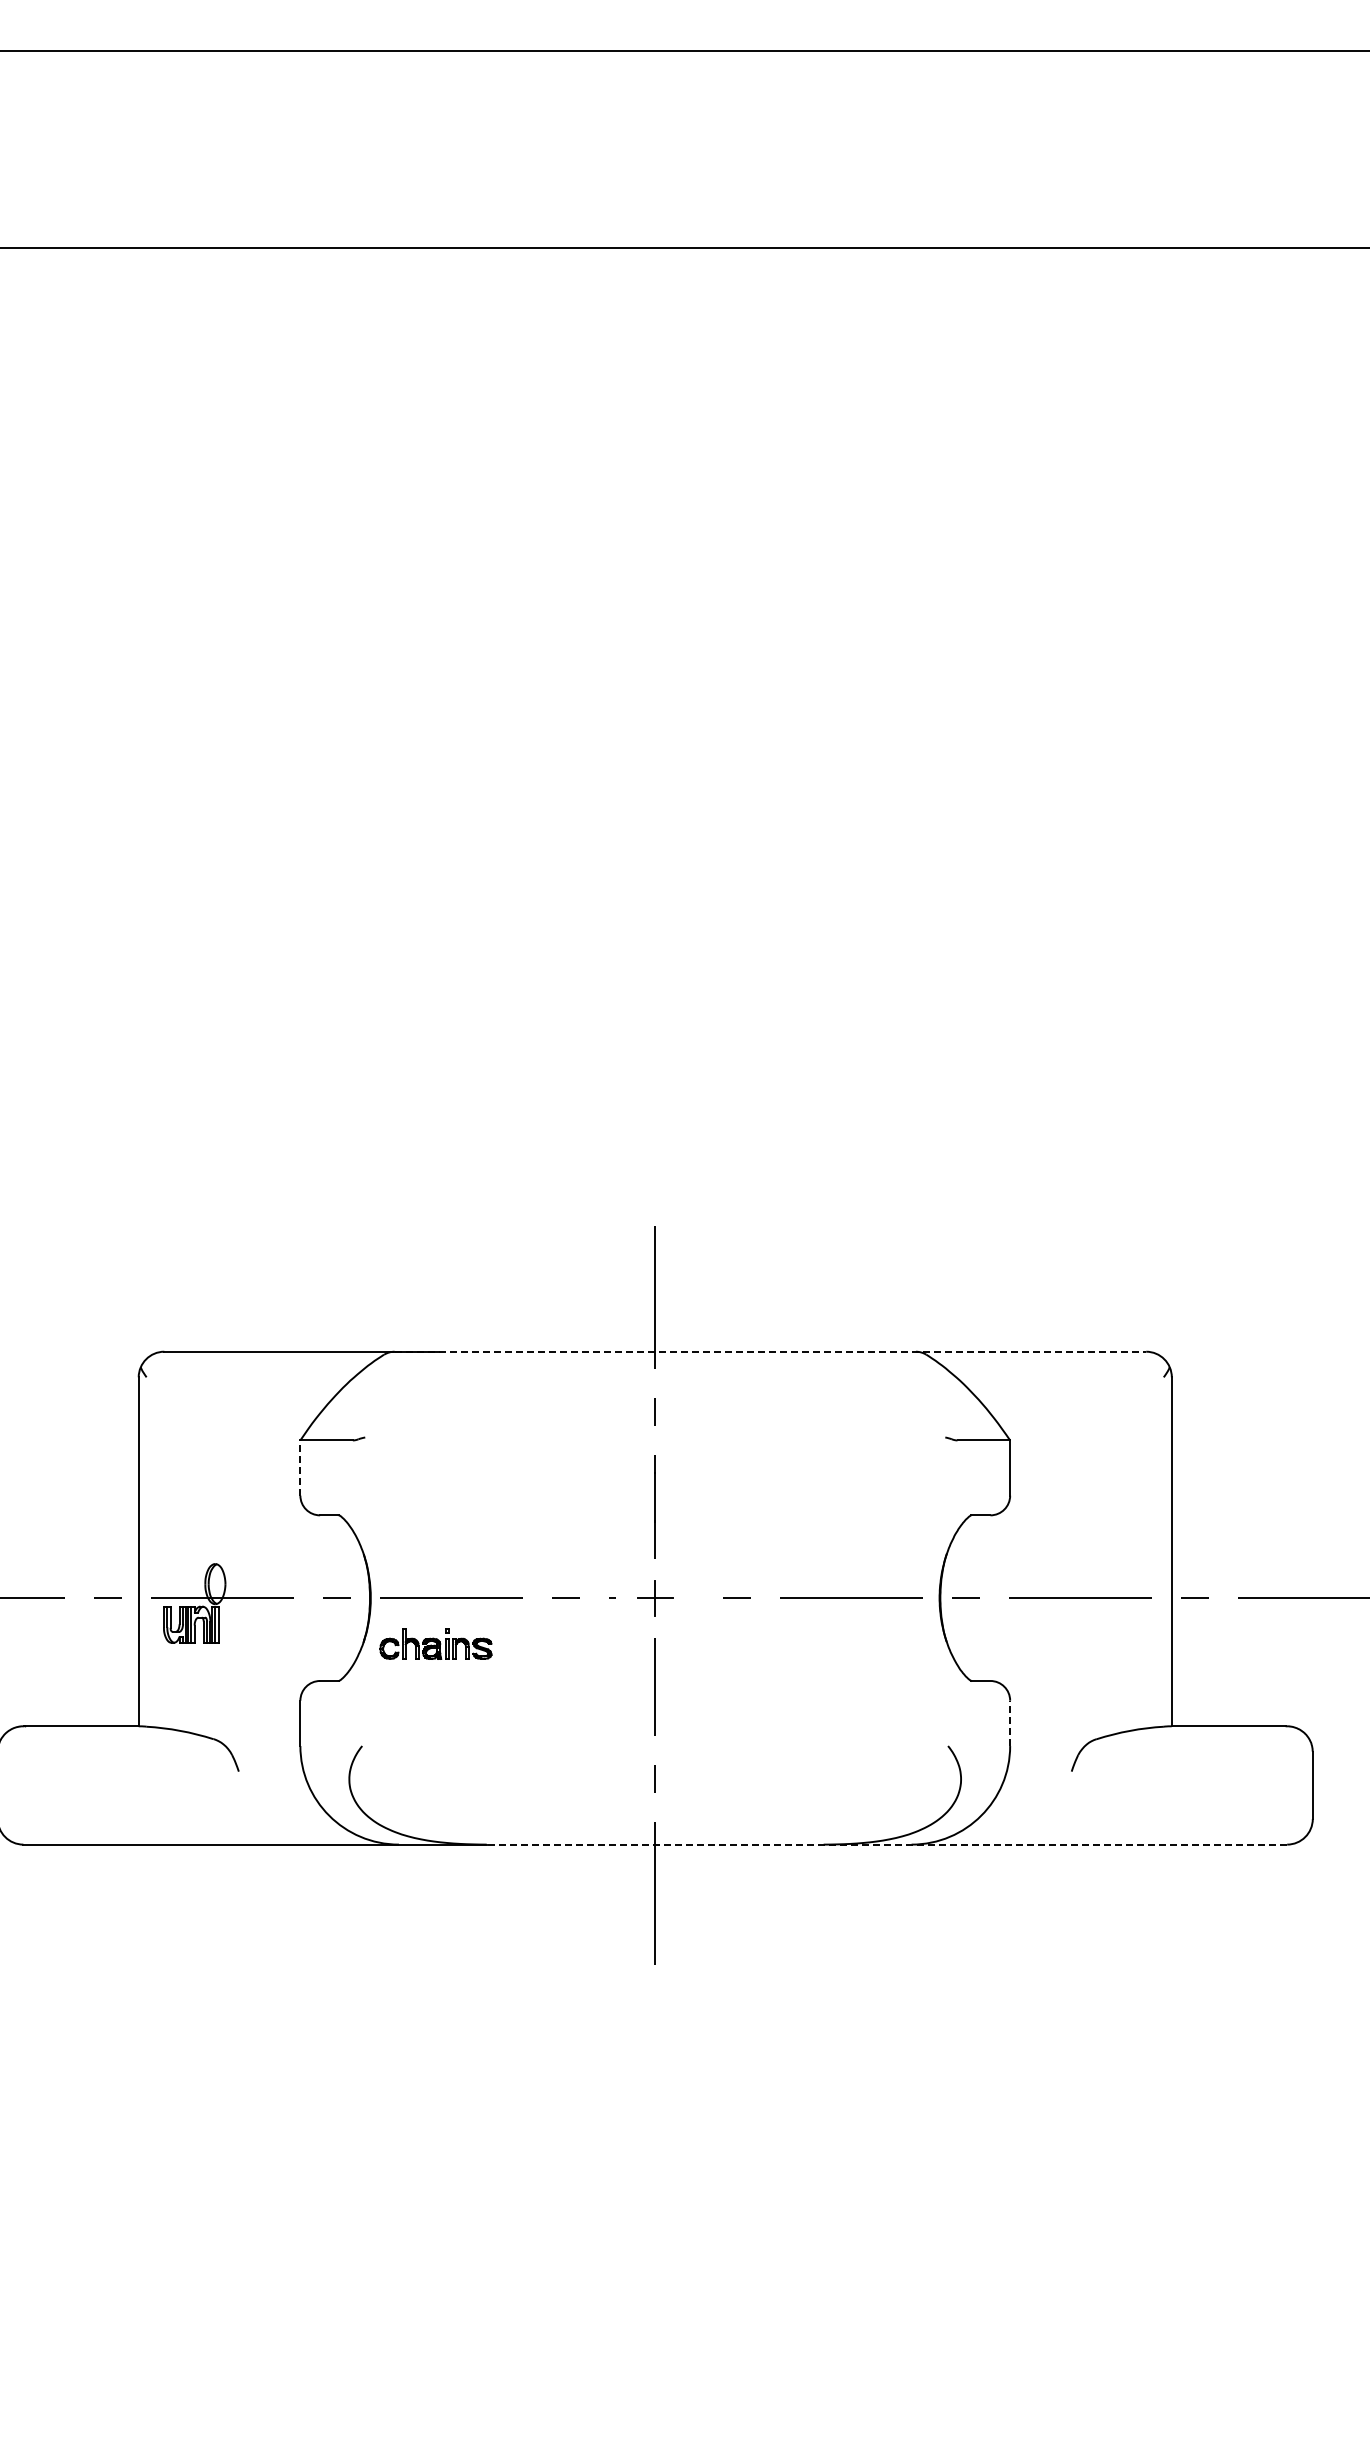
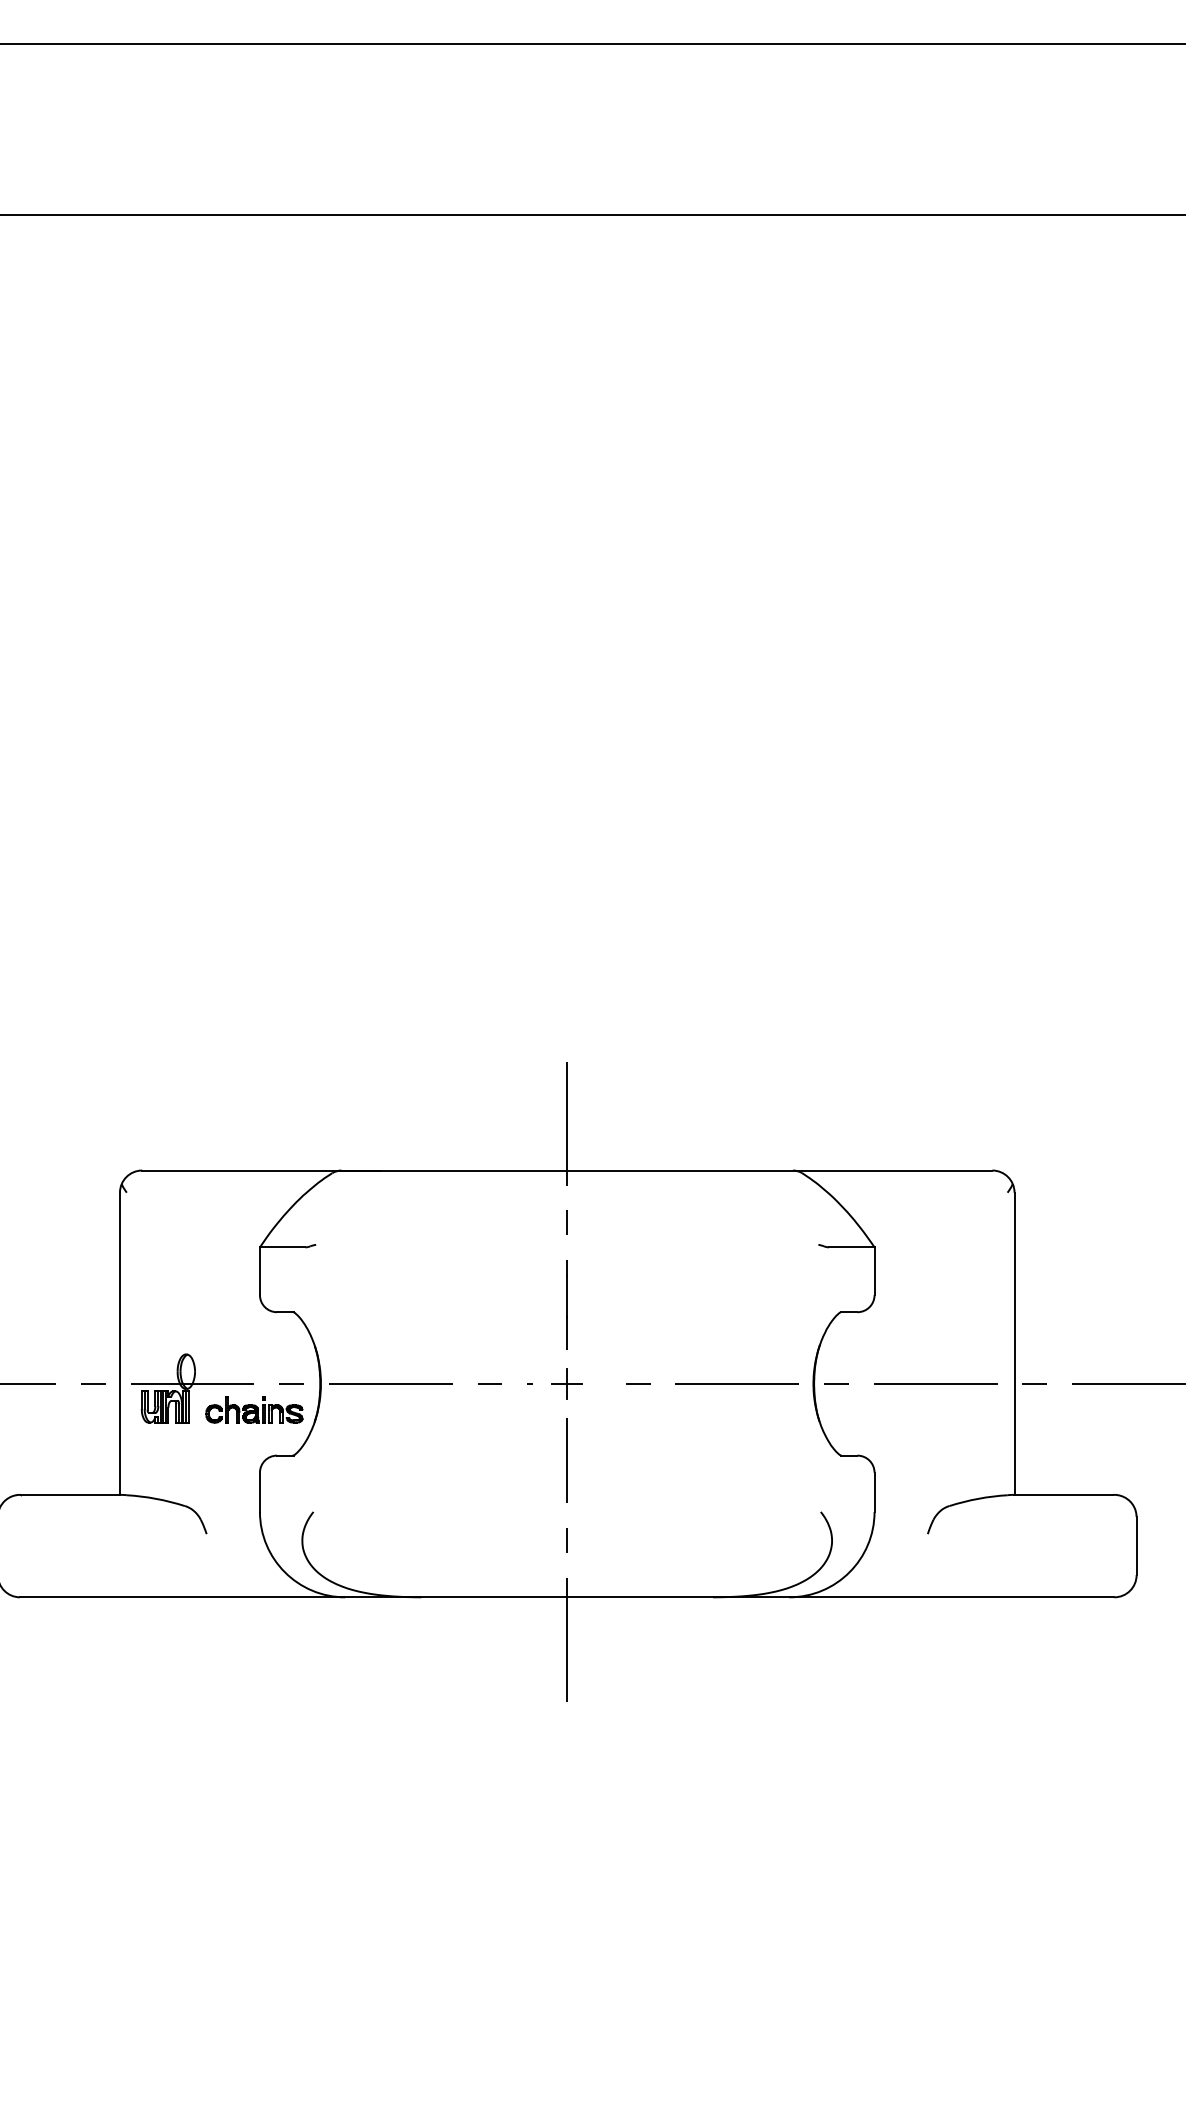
line: (770, 1351) -> (667, 1170), dashed -> solid
line: (300, 1468) -> (260, 1271), dashed -> solid
part: (435, 1643) -> (254, 1409), moved
line: (1010, 1723) -> (874, 1492), dashed -> solid
line: (886, 1844) -> (767, 1597), dashed -> solid

